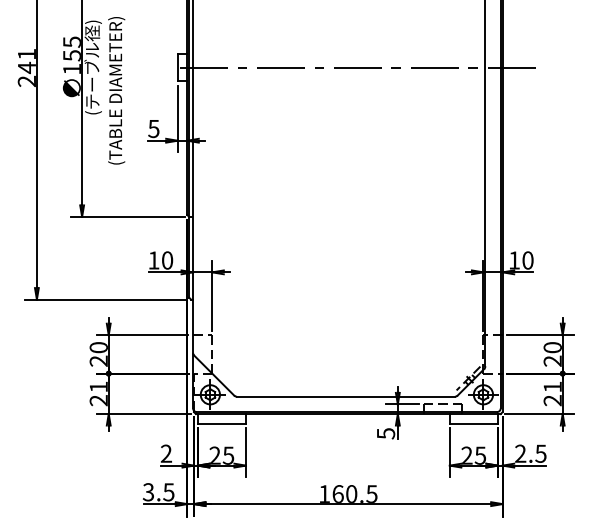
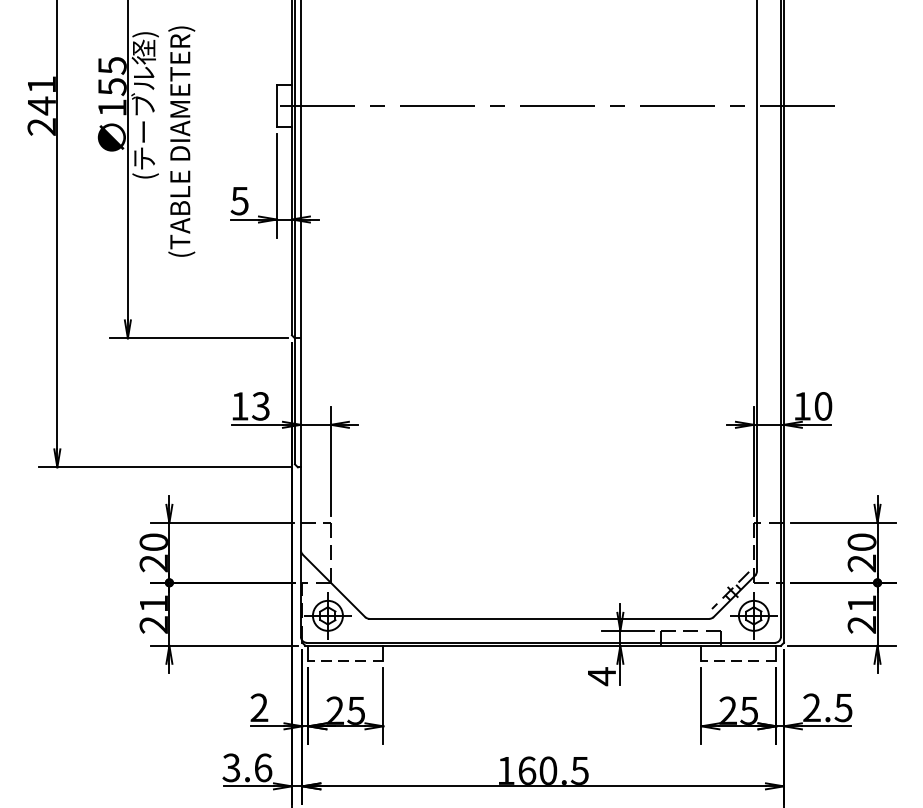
text: (167, 260) -> (261, 406), 10 -> 13
line: (221, 423) -> (345, 660), solid -> dashed
line: (473, 423) -> (738, 660), solid -> dashed
text: (386, 433) -> (602, 676), 5 -> 4
text: (168, 492) -> (262, 768), 3.5 -> 3.6

